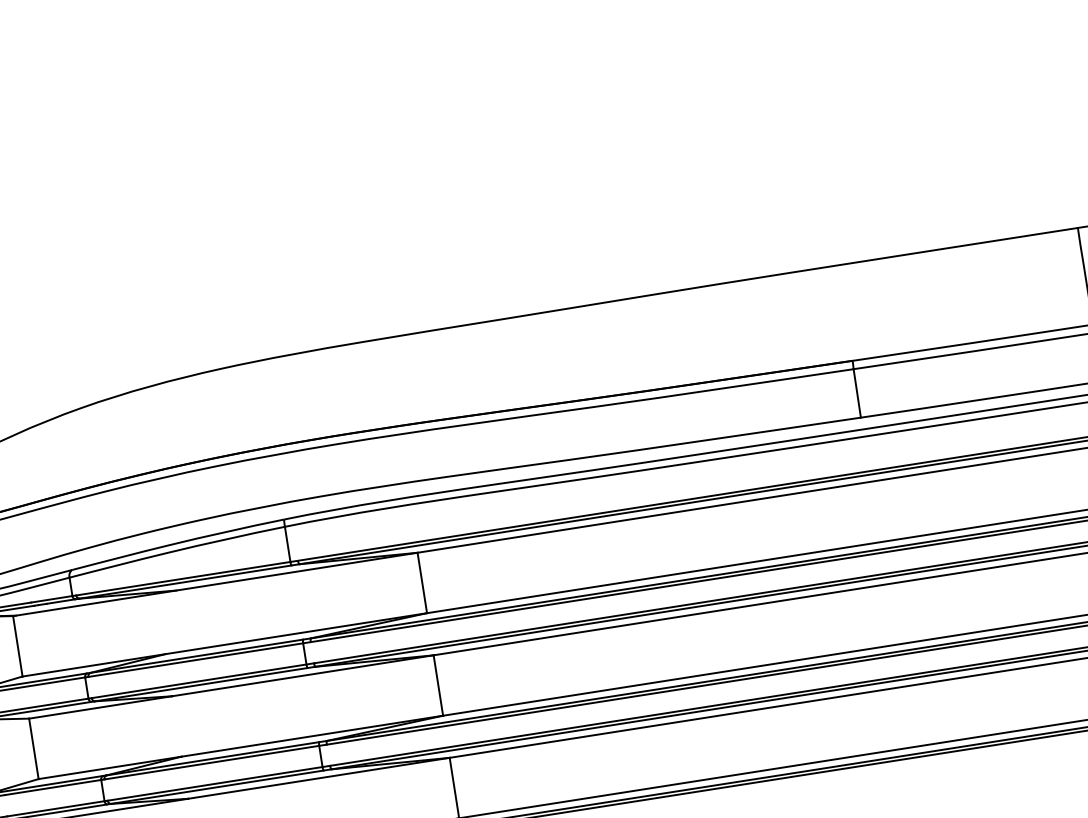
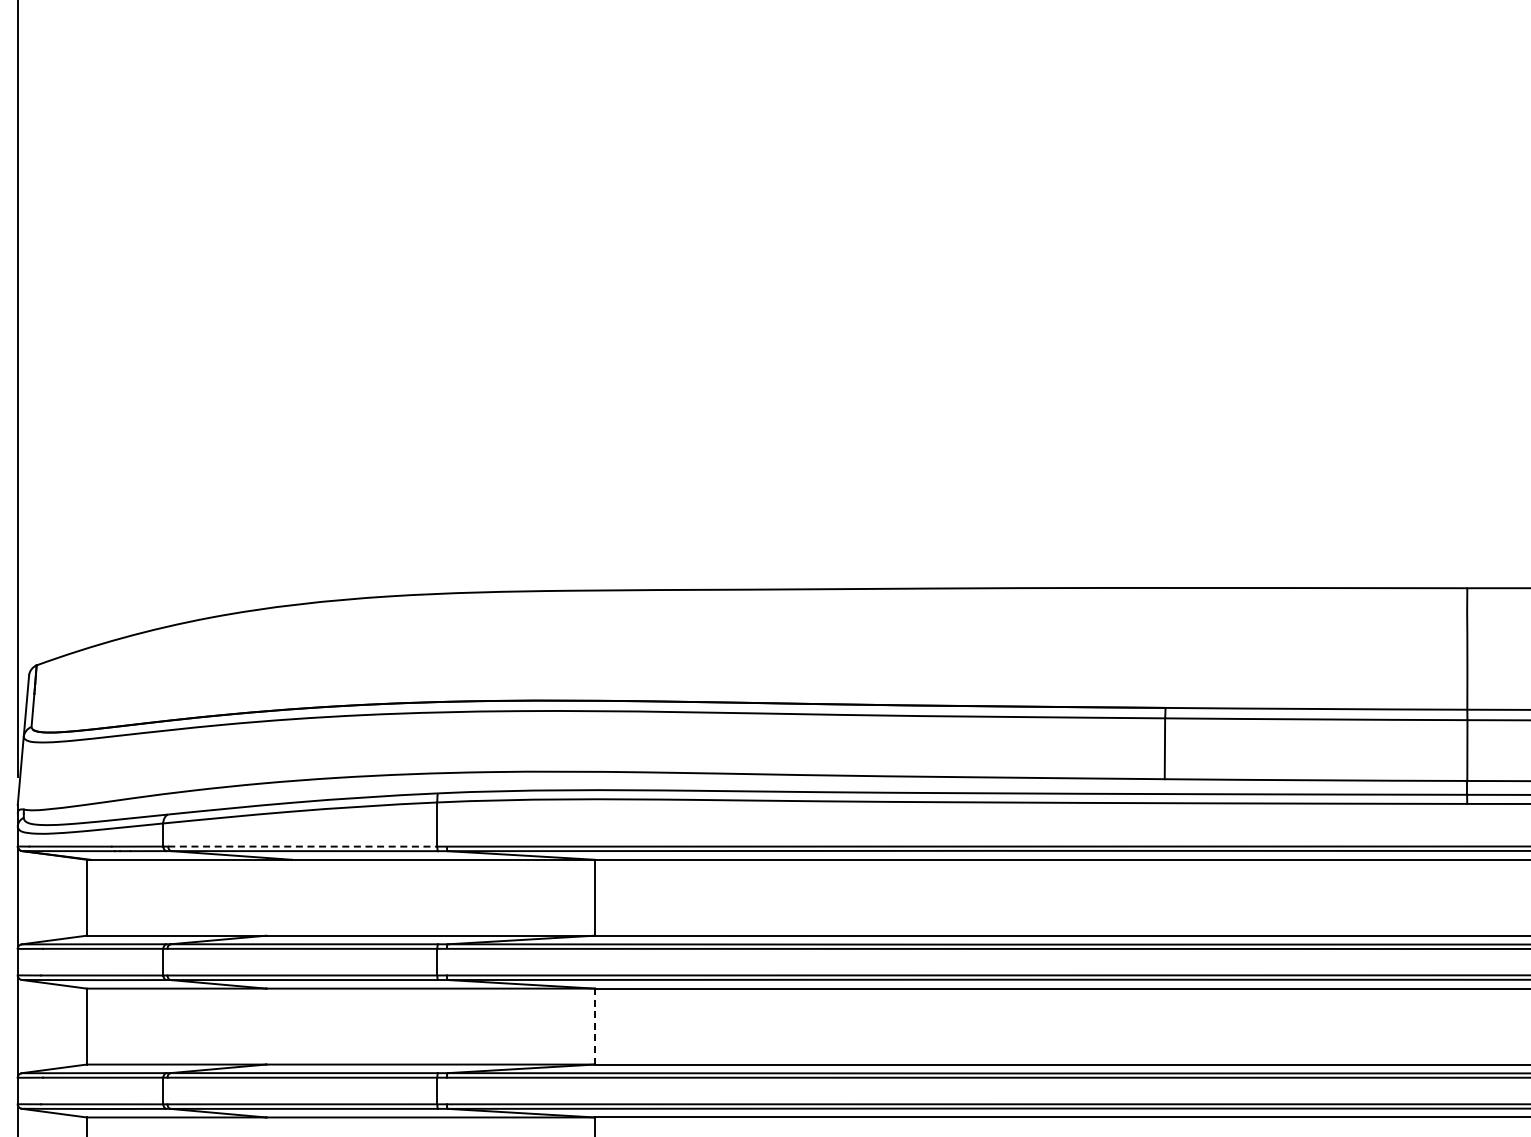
line: (183, 578) -> (302, 846), solid -> dashed
line: (438, 685) -> (595, 1026), solid -> dashed

